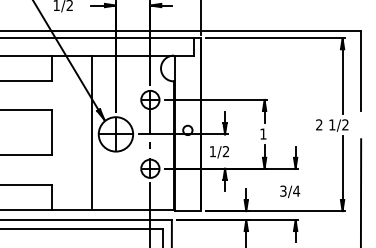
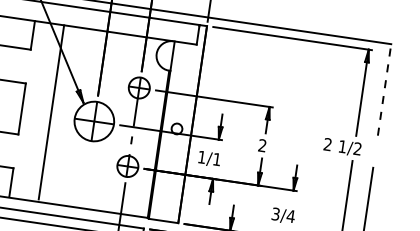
line: (361, 70) -> (385, 89), solid -> dashed
line: (91, 131) -> (50, 111), moved
text: (263, 133) -> (262, 145), 1 -> 2
text: (225, 151) -> (216, 159), 1/2 -> 1/1

